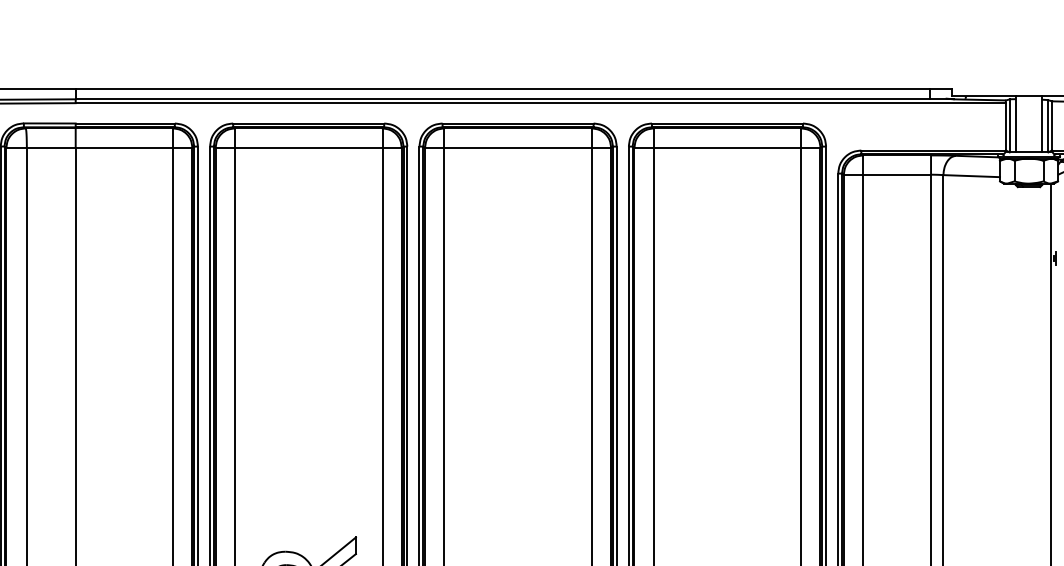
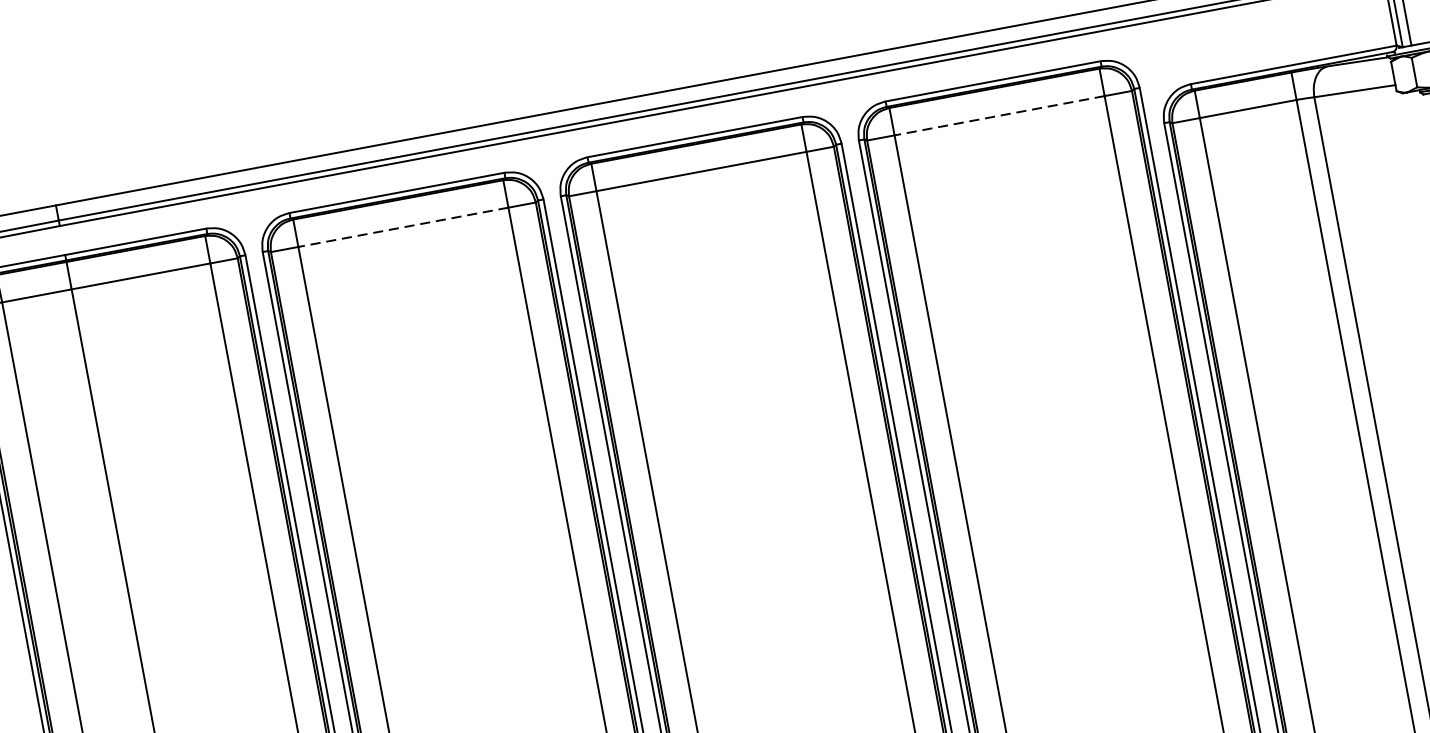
line: (308, 147) -> (403, 227), solid -> dashed
line: (727, 147) -> (999, 115), solid -> dashed

